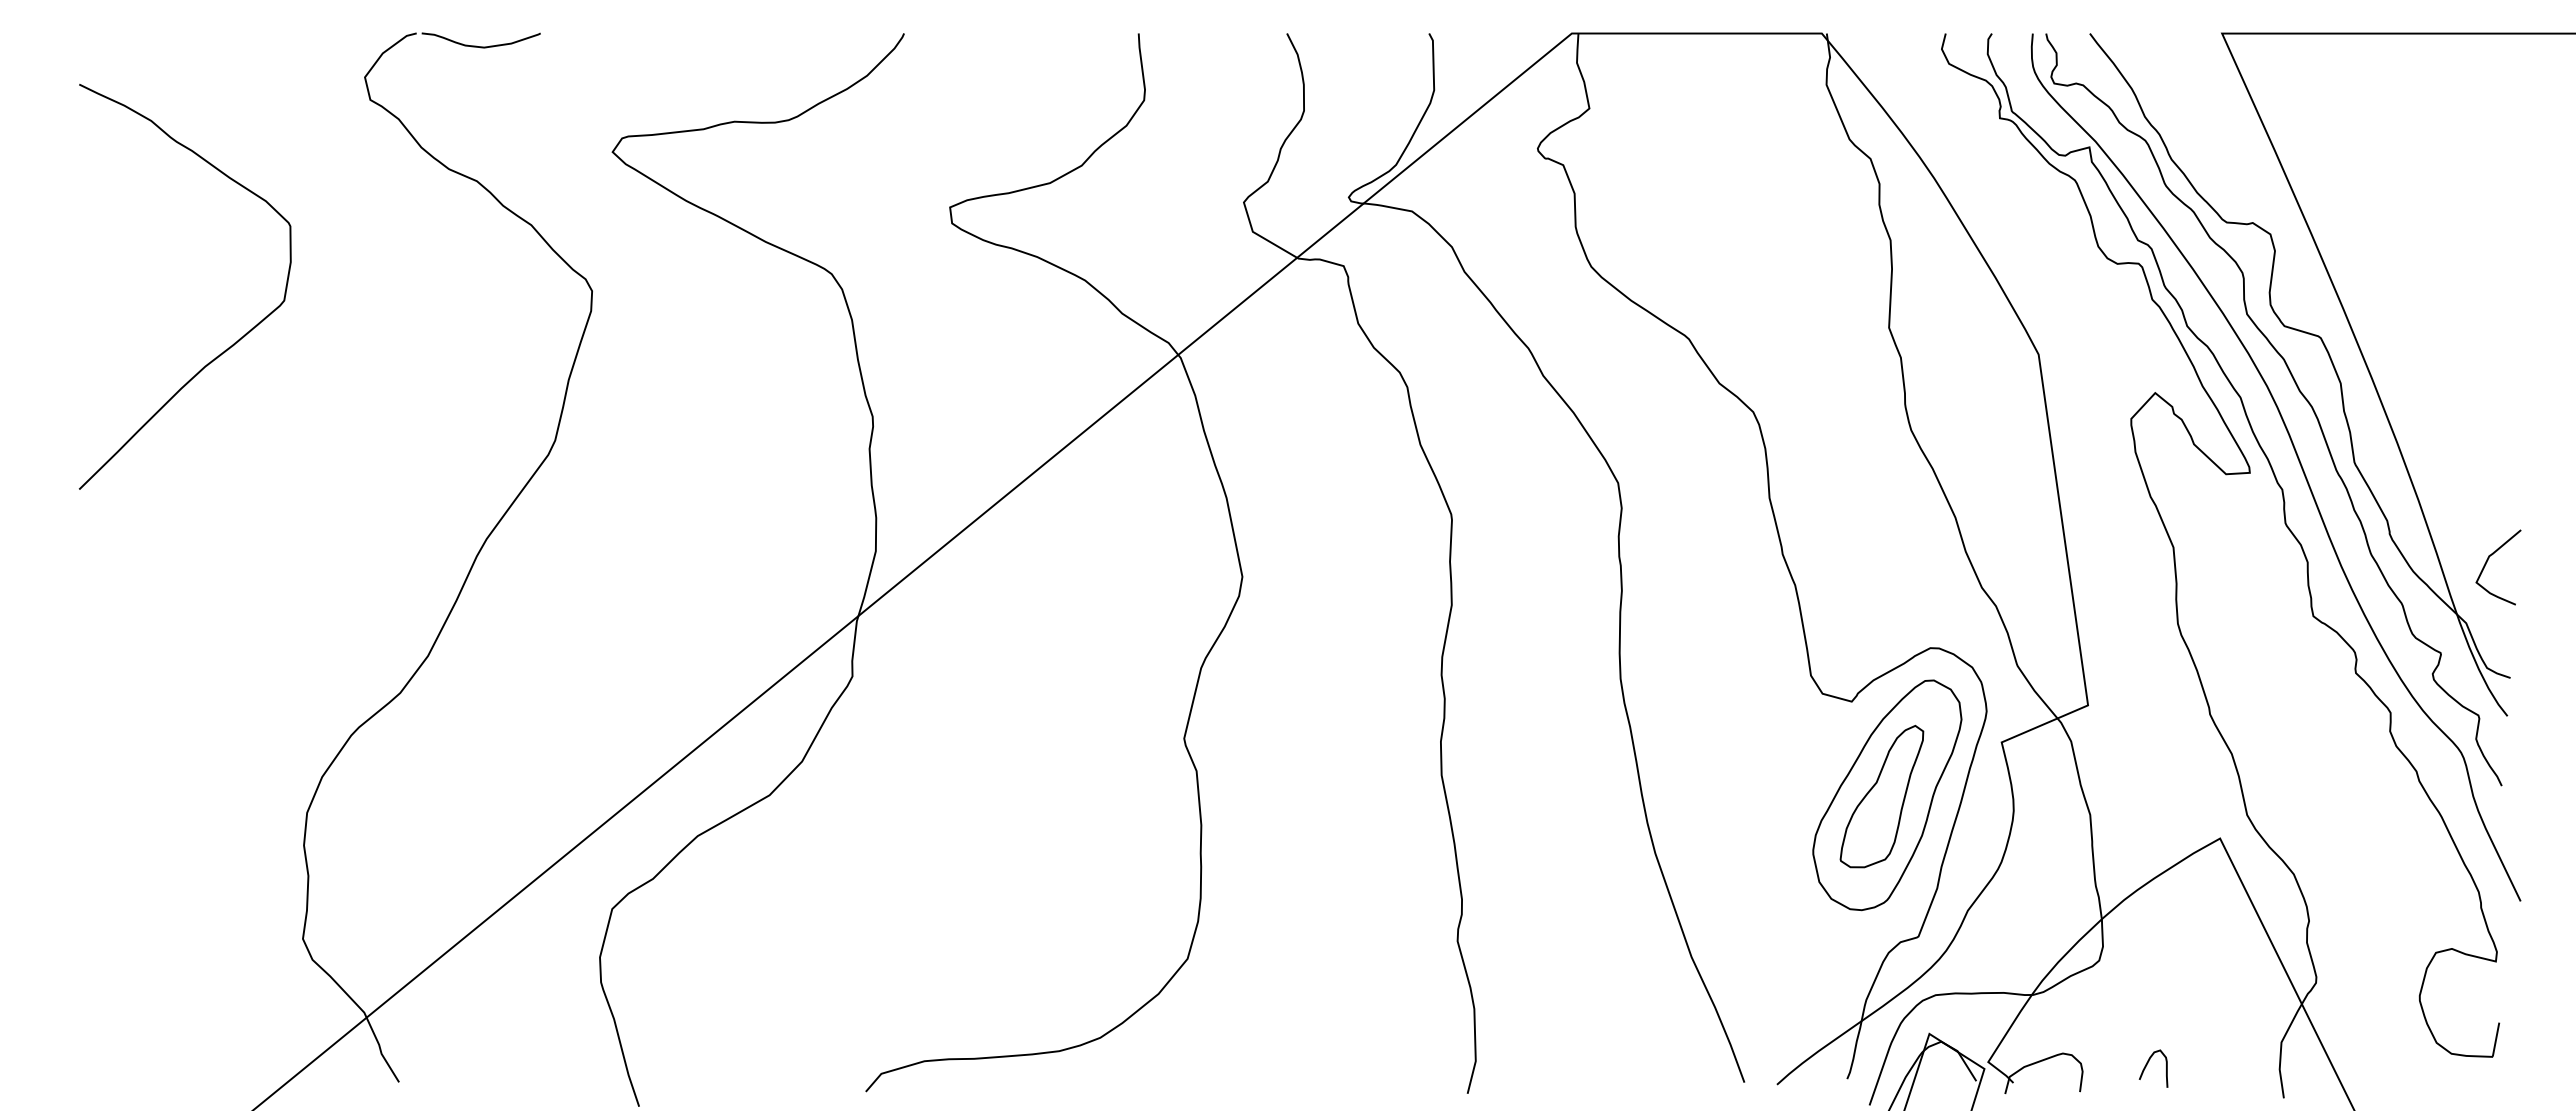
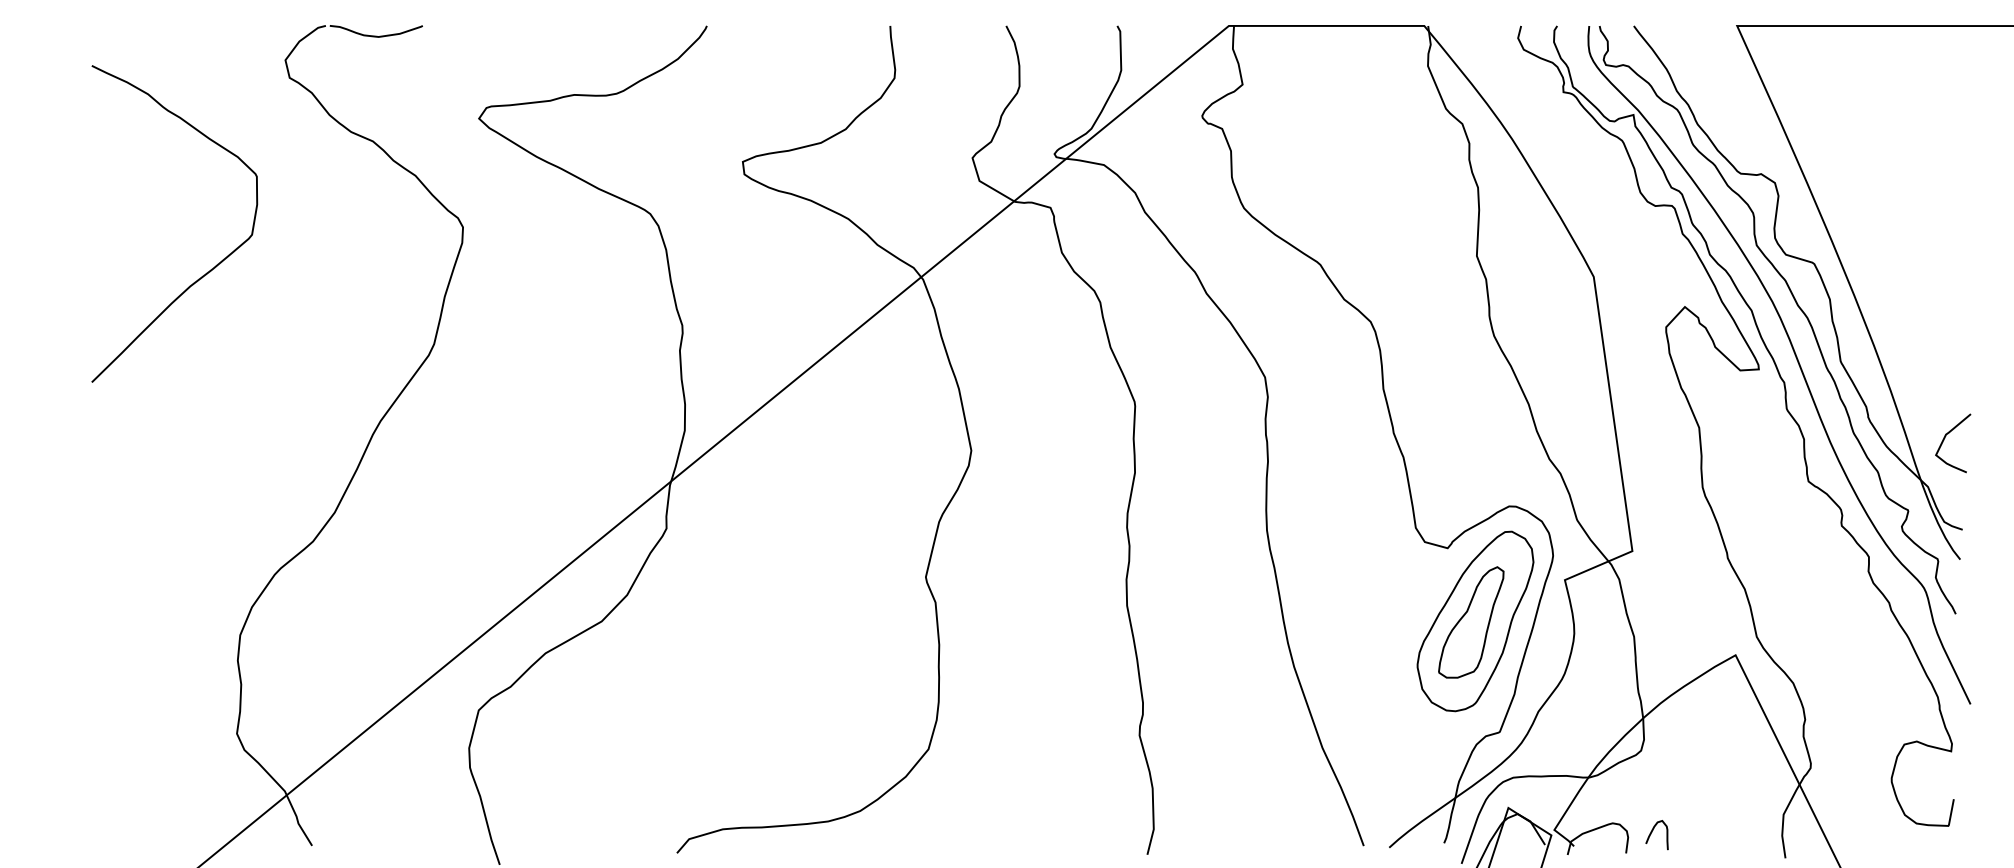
curve: (229, 346) -> (209, 270), moved
curve: (2147, 1065) -> (1652, 832), moved

